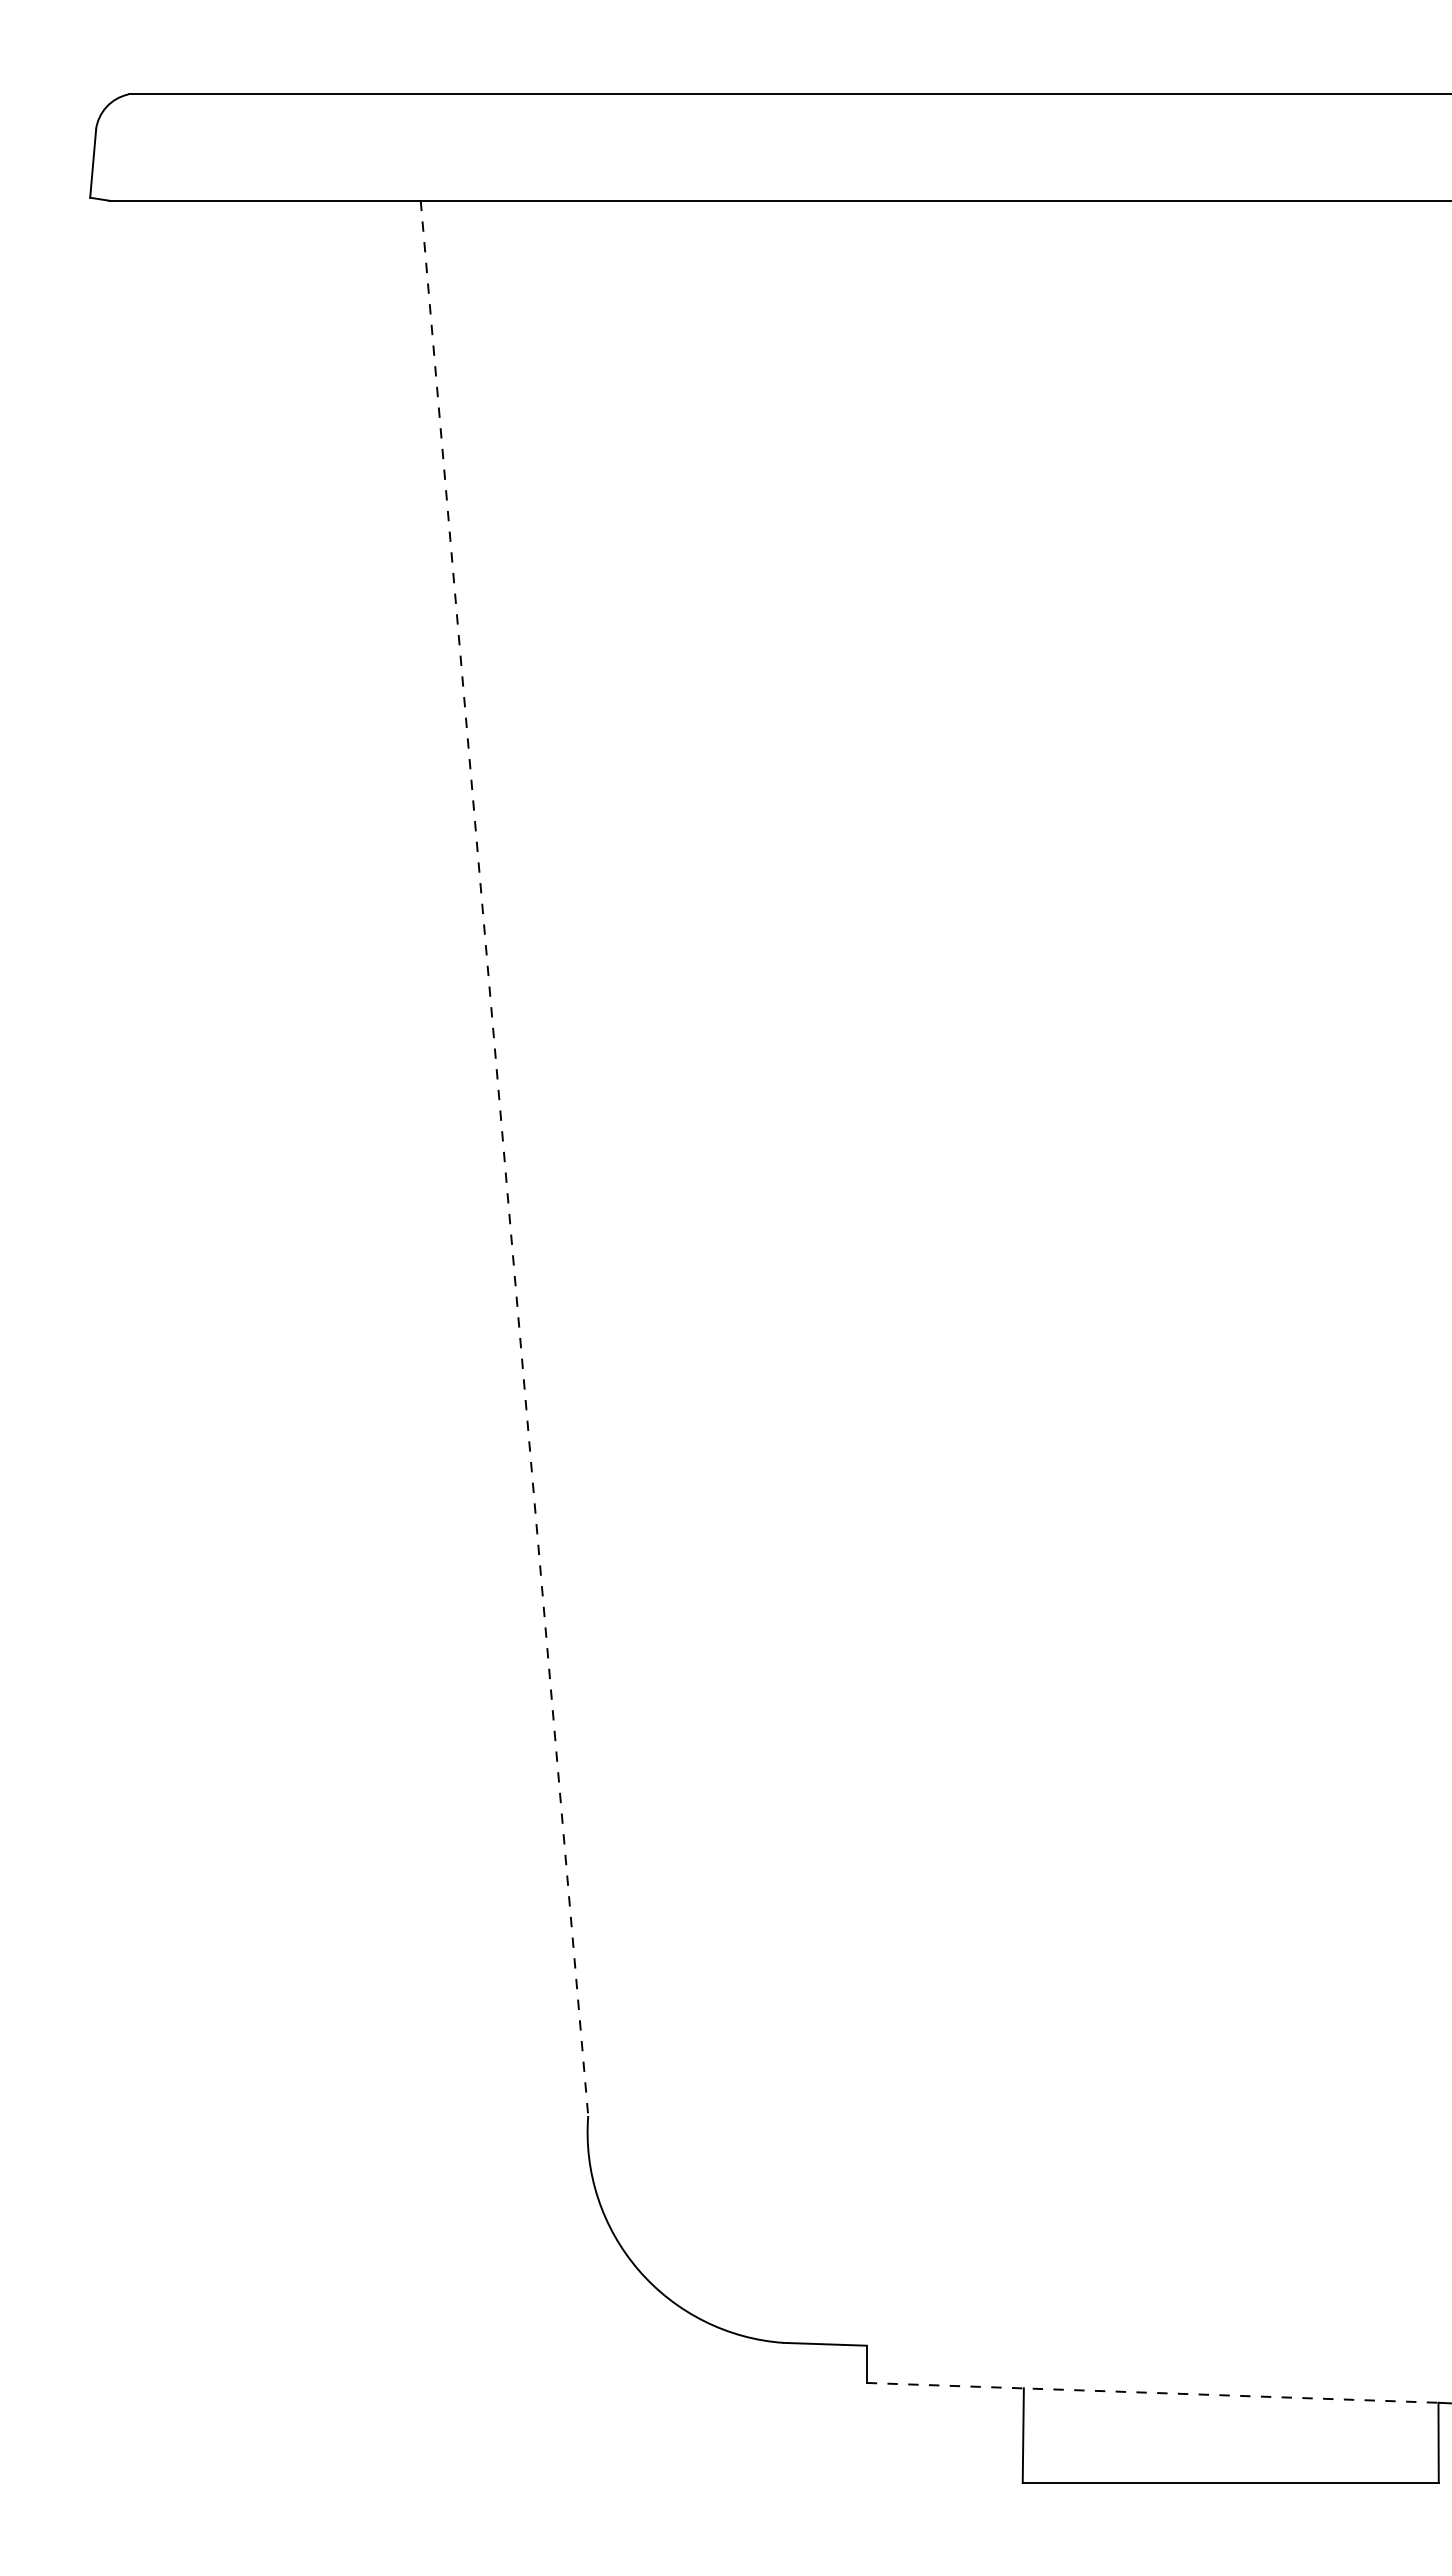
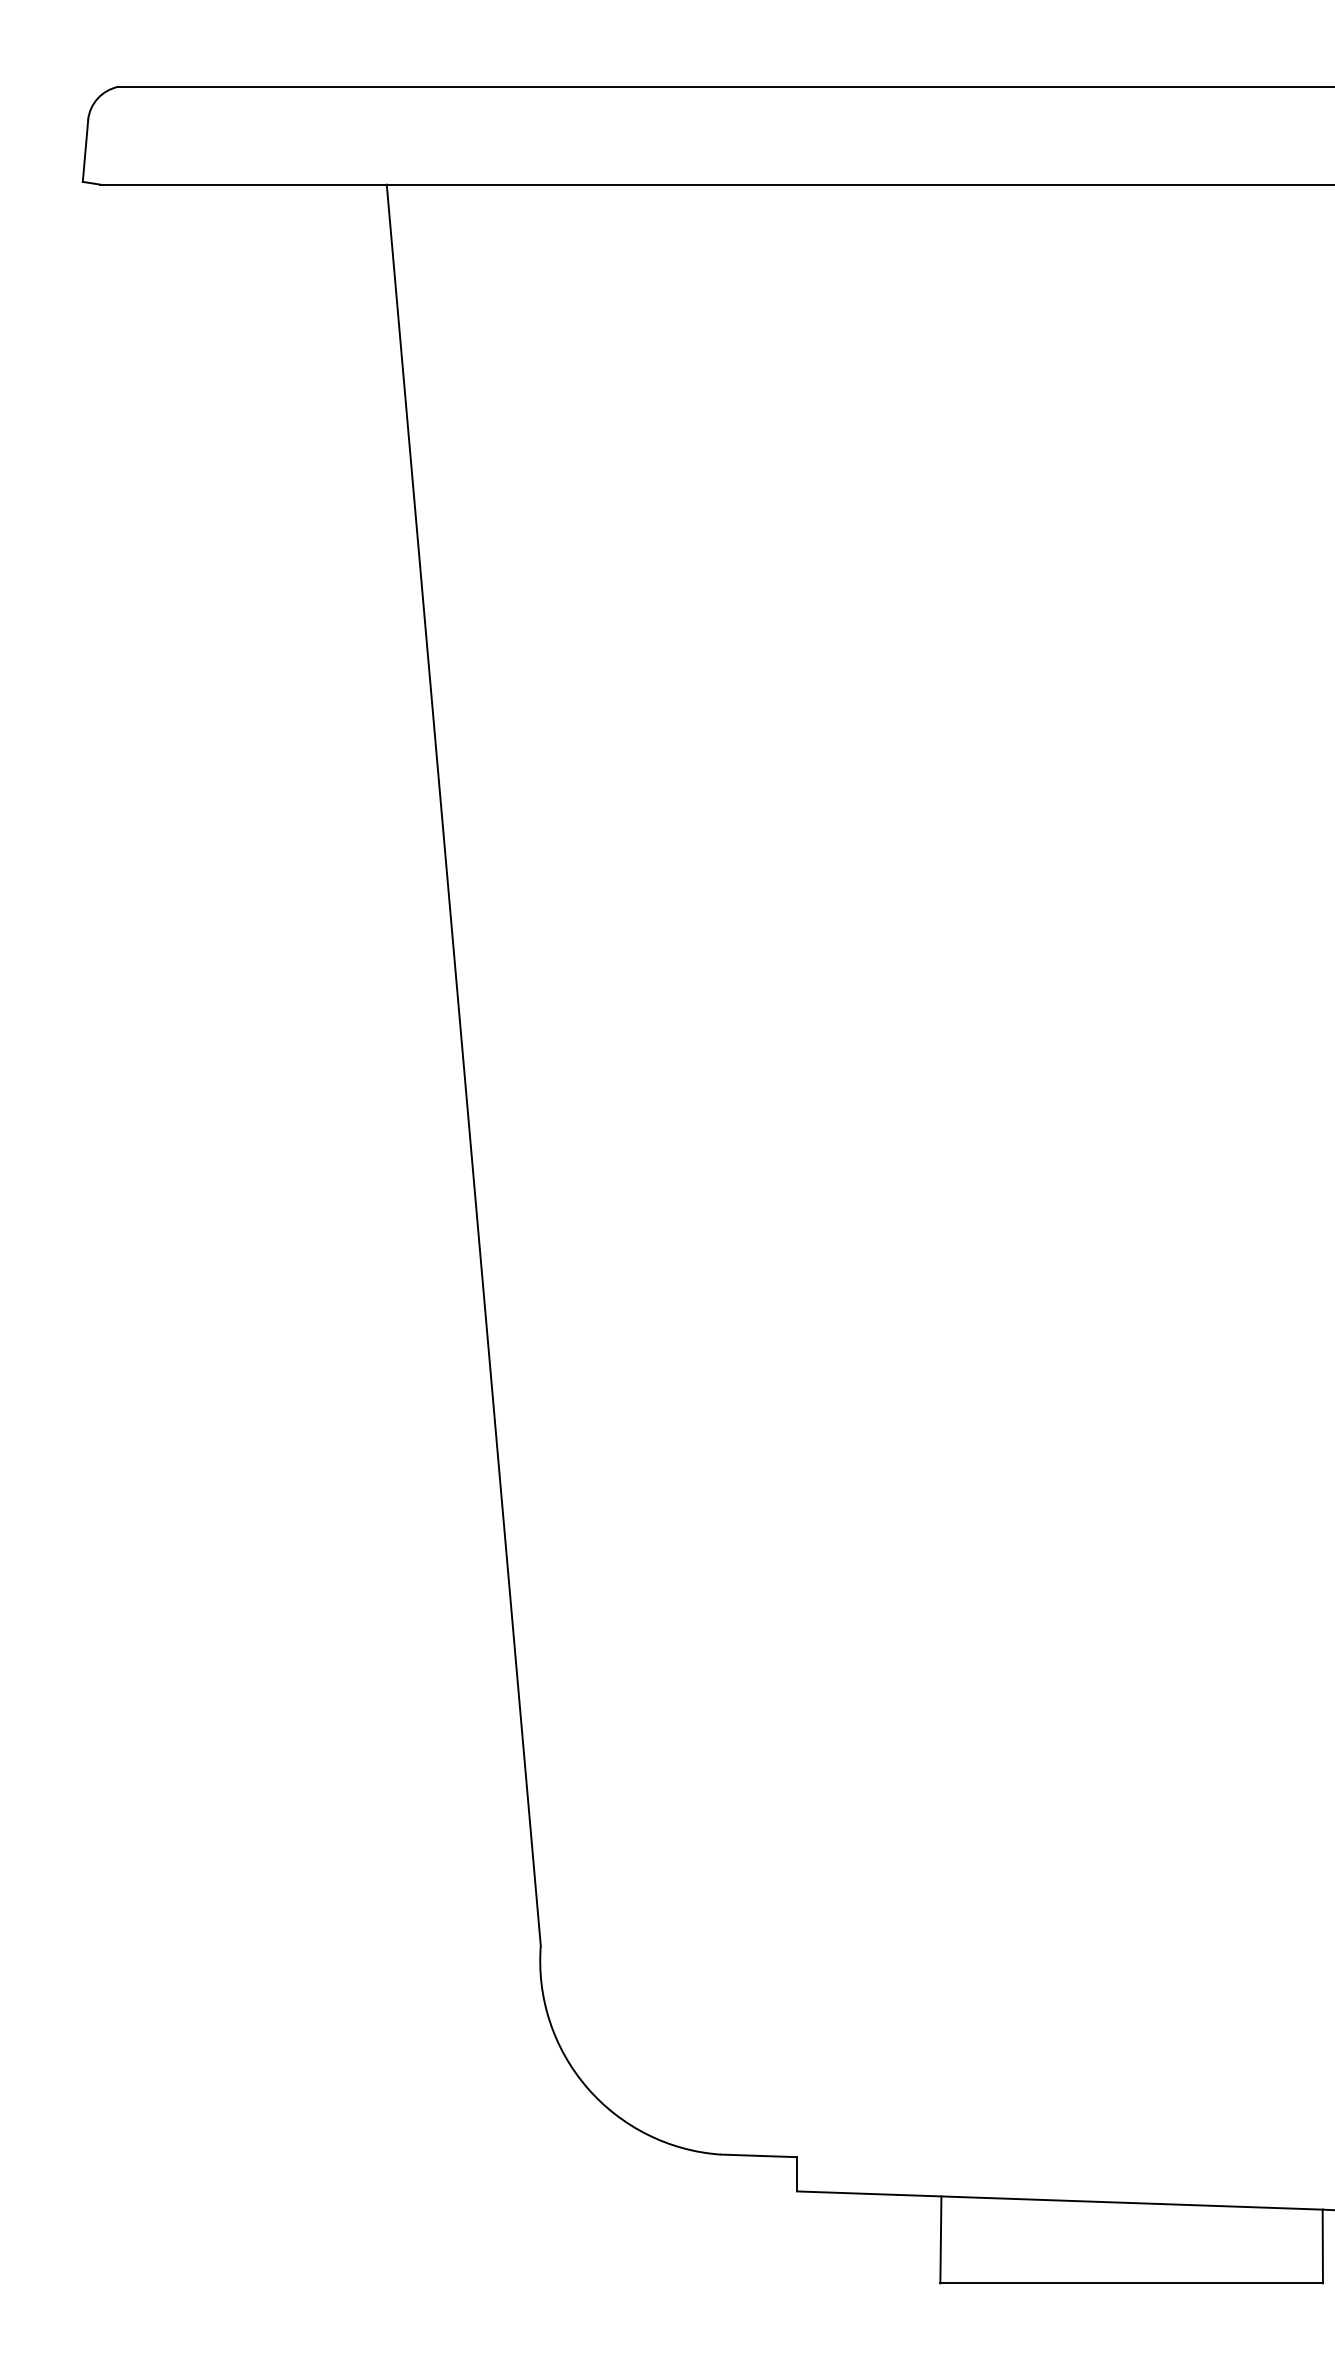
line: (504, 1158) -> (463, 1065), dashed -> solid
line: (1153, 2392) -> (1060, 2200), dashed -> solid

